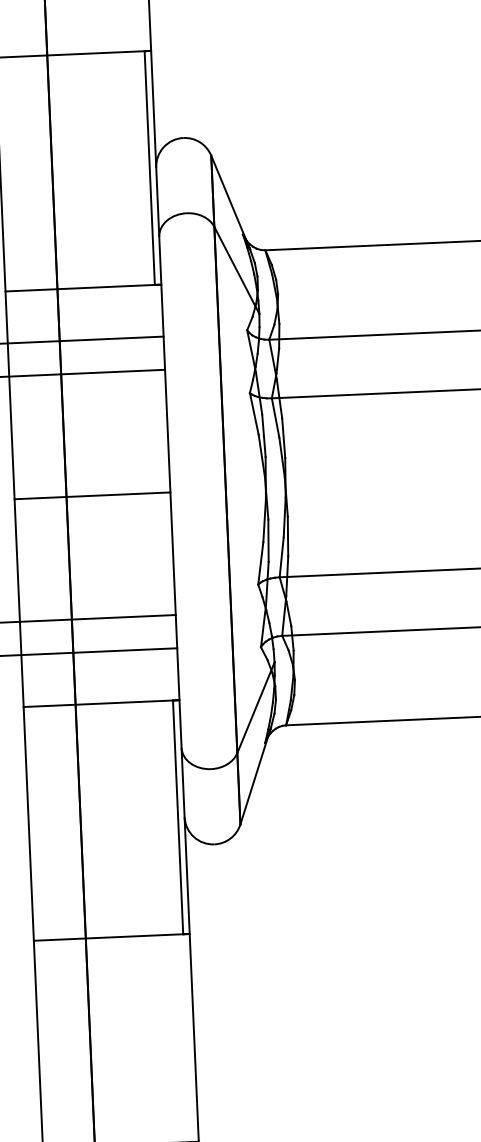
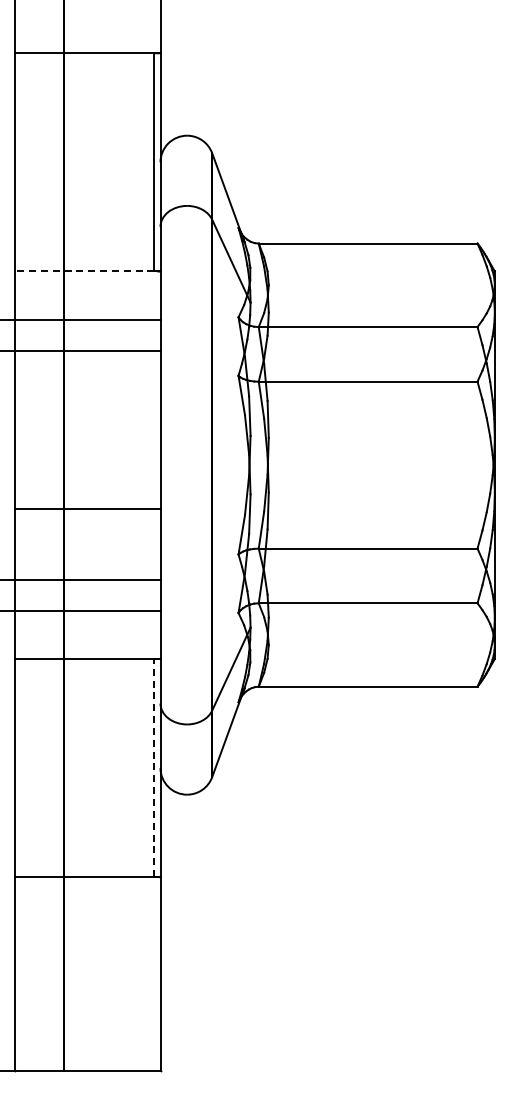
line: (79, 288) -> (84, 271), solid -> dashed
line: (92, 496) -> (87, 509), moved
line: (178, 816) -> (154, 767), solid -> dashed

